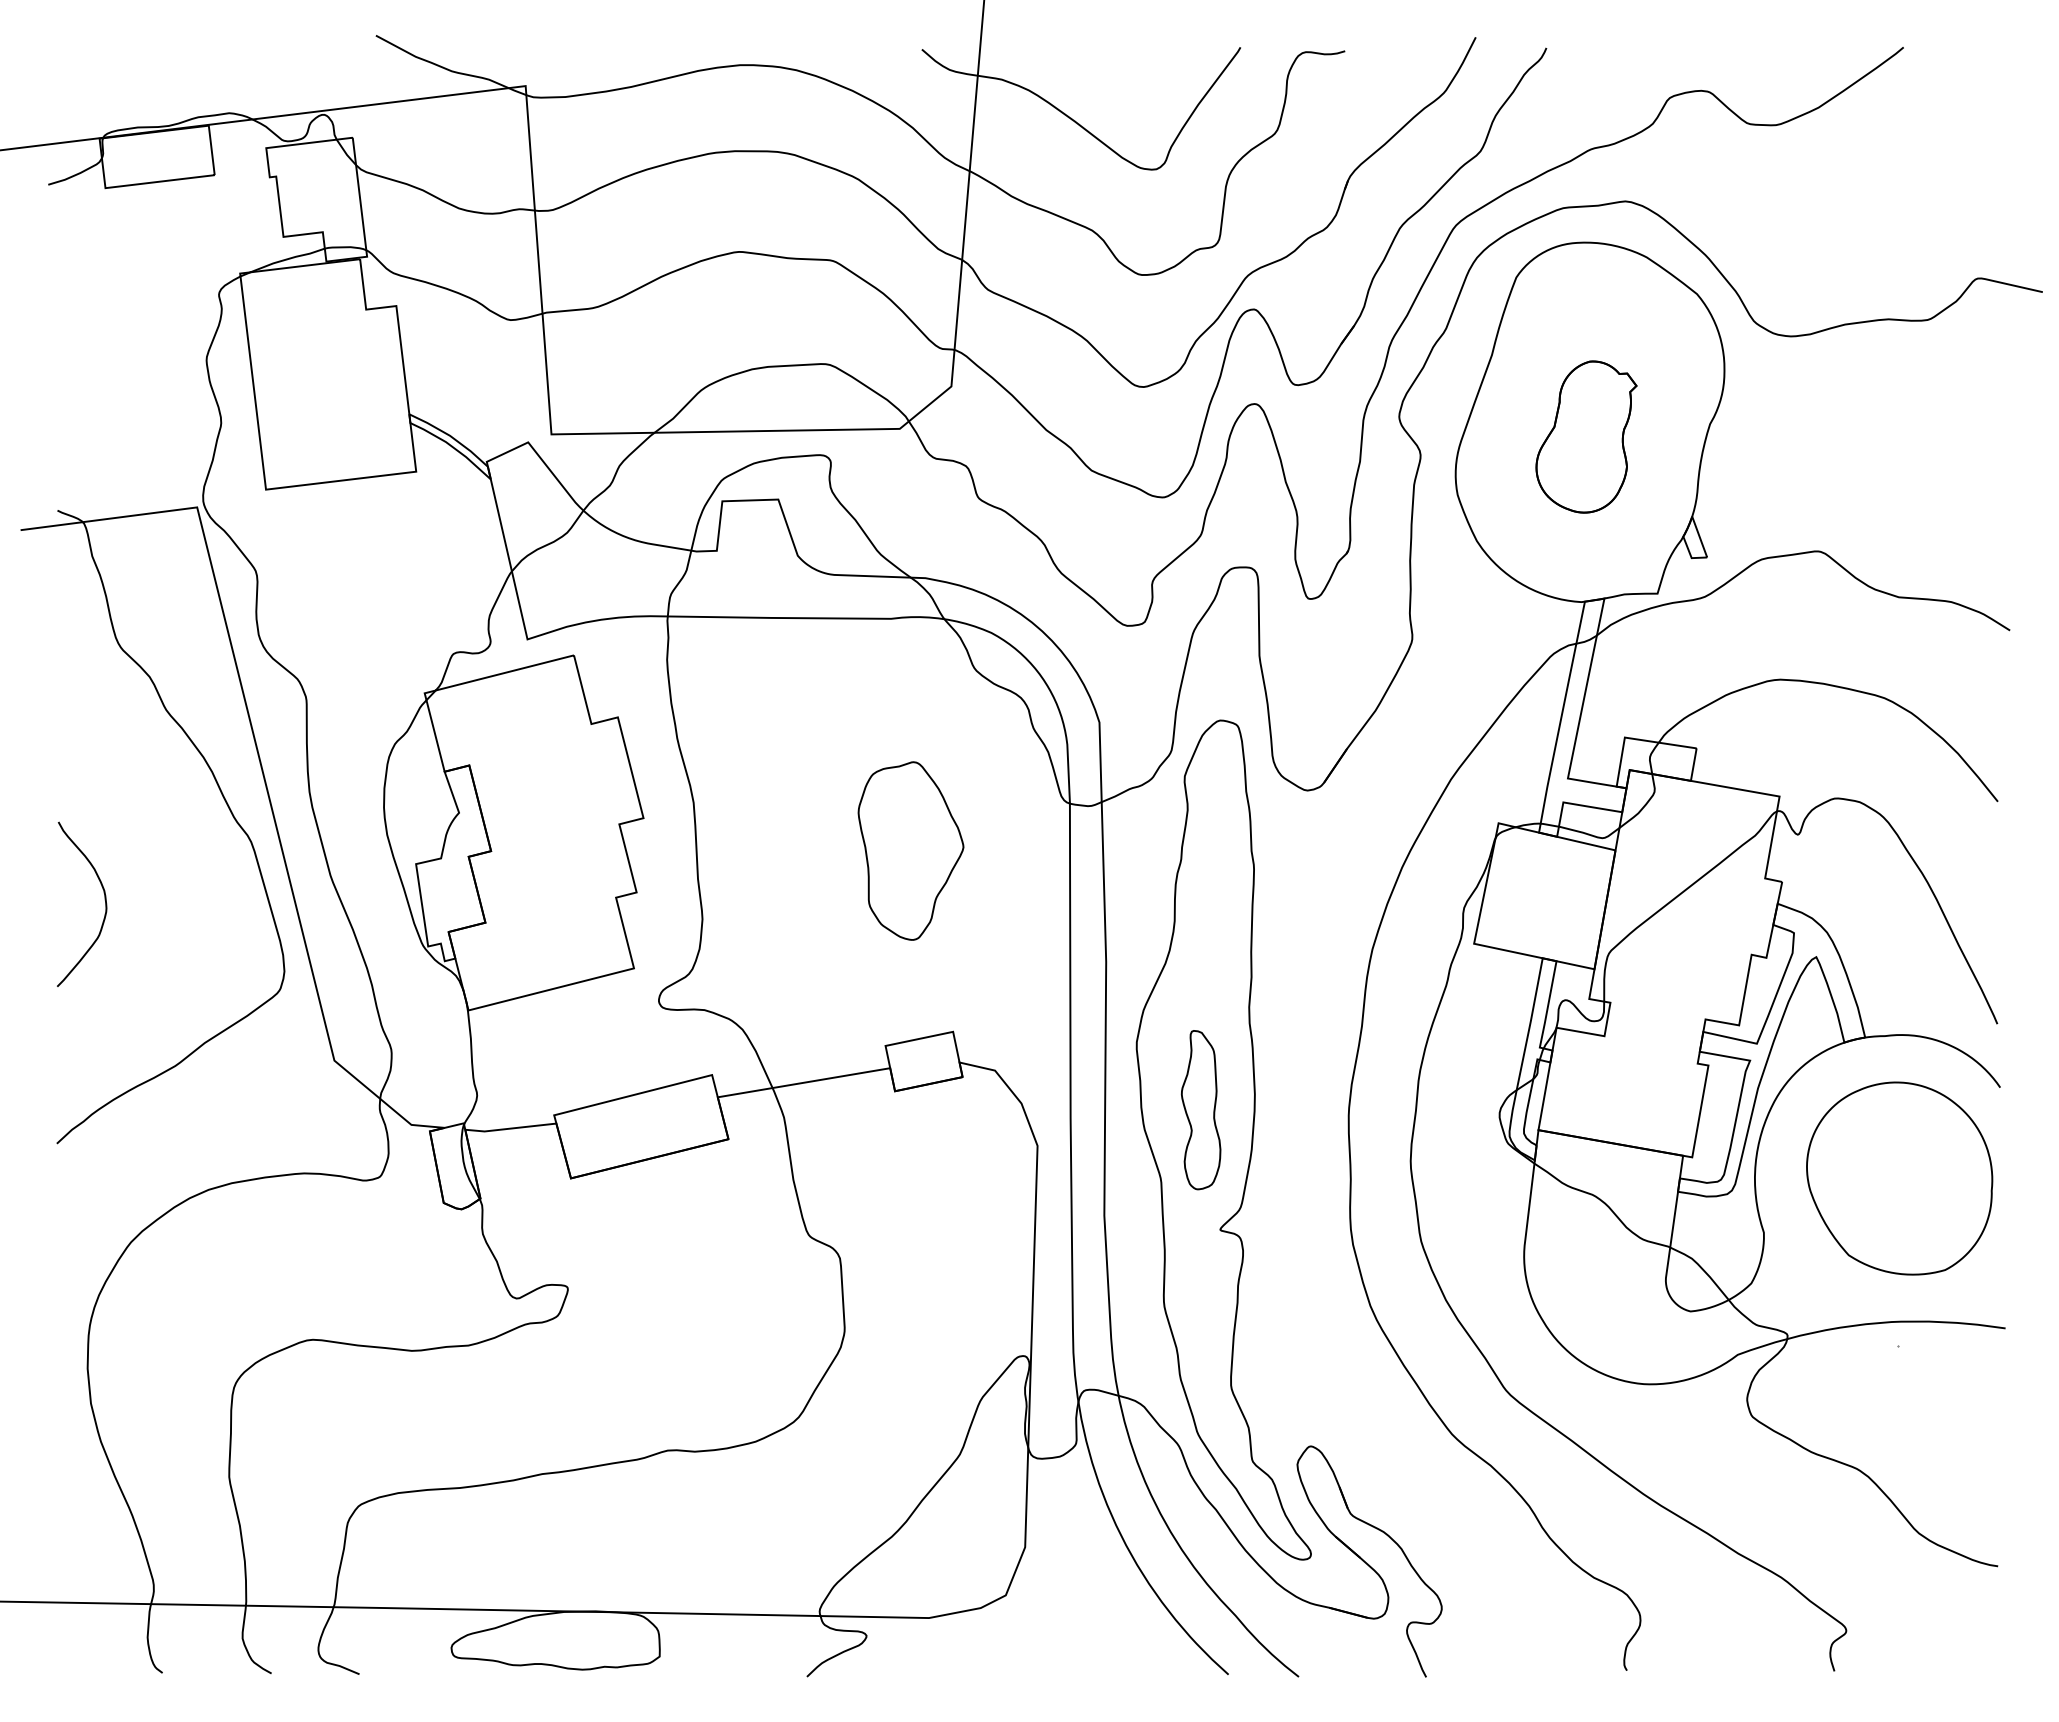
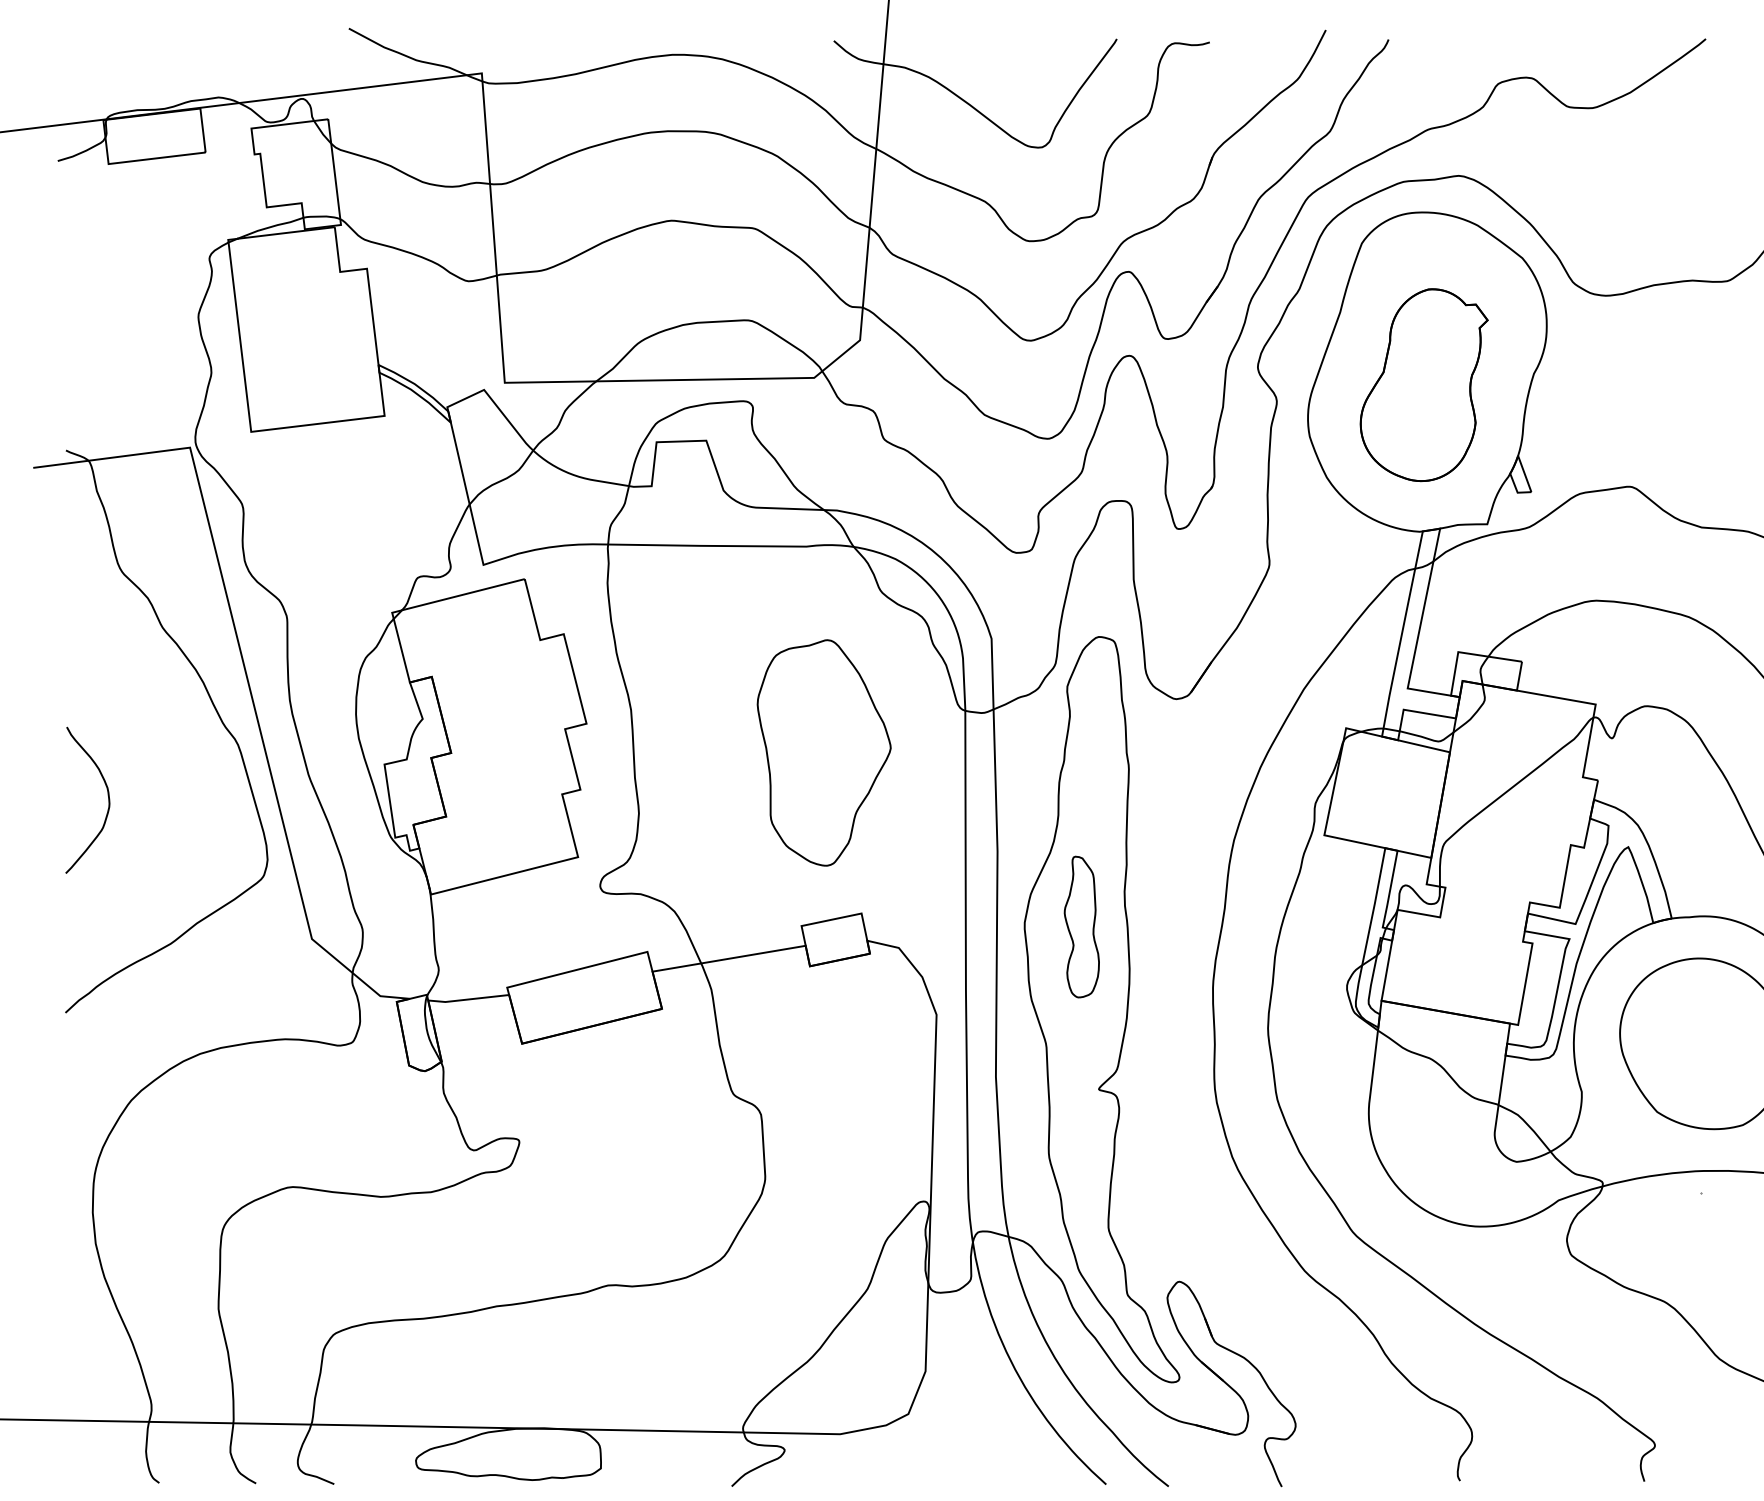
part: (1586, 436) -> (1424, 384), size x1.43
part: (910, 850) -> (823, 752), size x1.43
part: (1200, 1110) -> (1081, 927), moved

